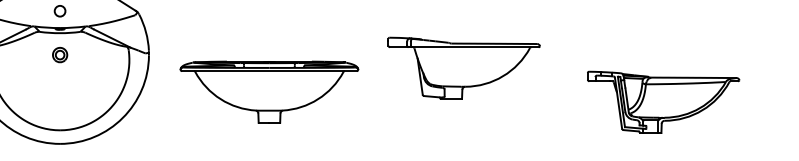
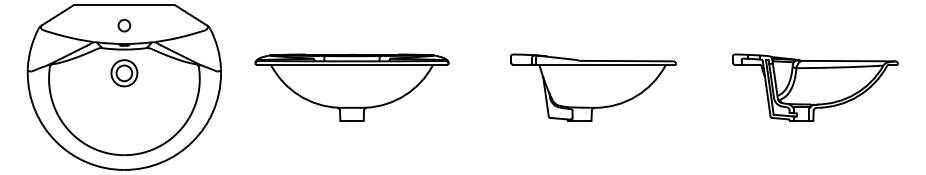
part: (60, 55) -> (124, 73), size x1.67
part: (463, 68) -> (593, 87), moved
part: (268, 91) -> (351, 87), moved
part: (663, 102) -> (815, 87), moved

